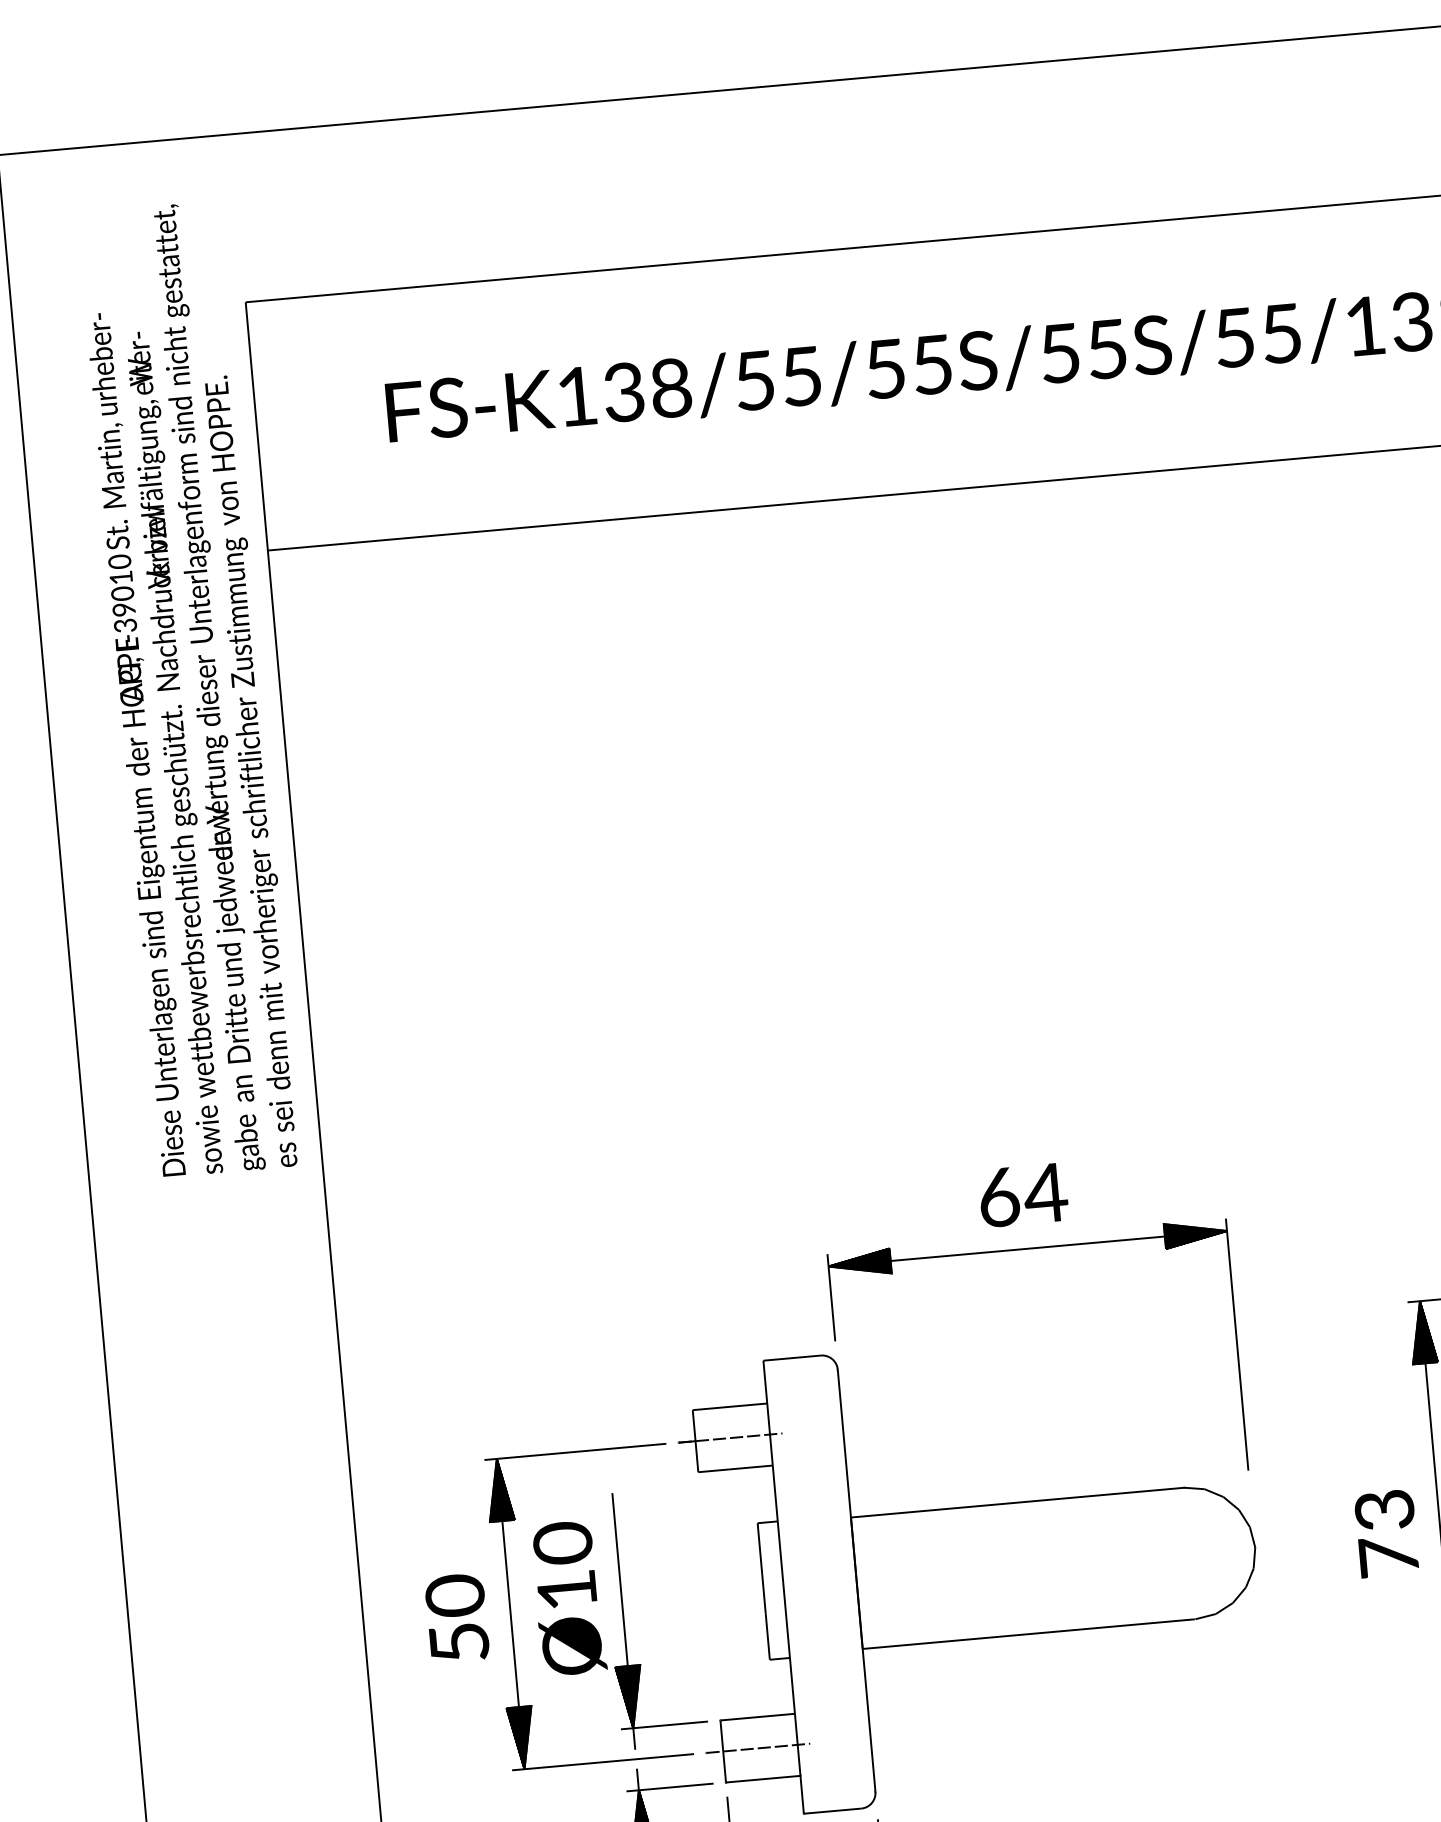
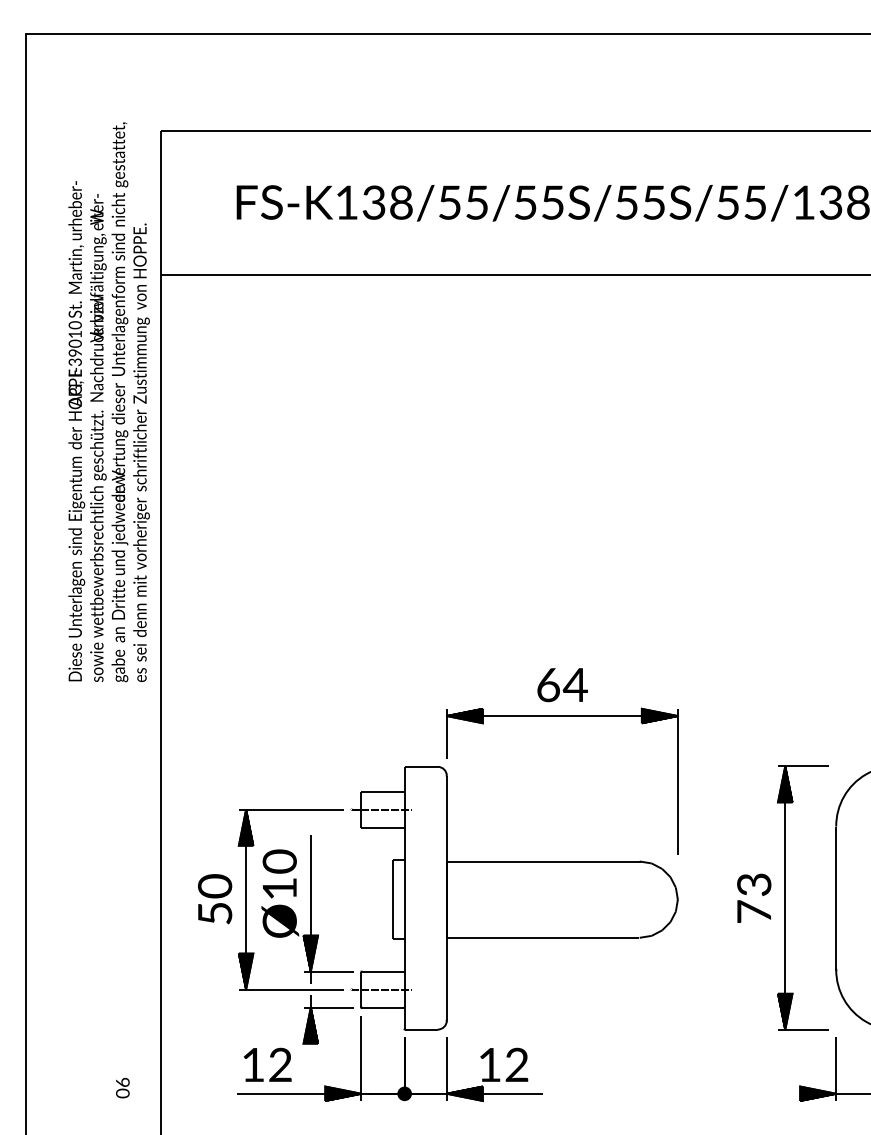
text: (188, 689) -> (108, 402), moved

